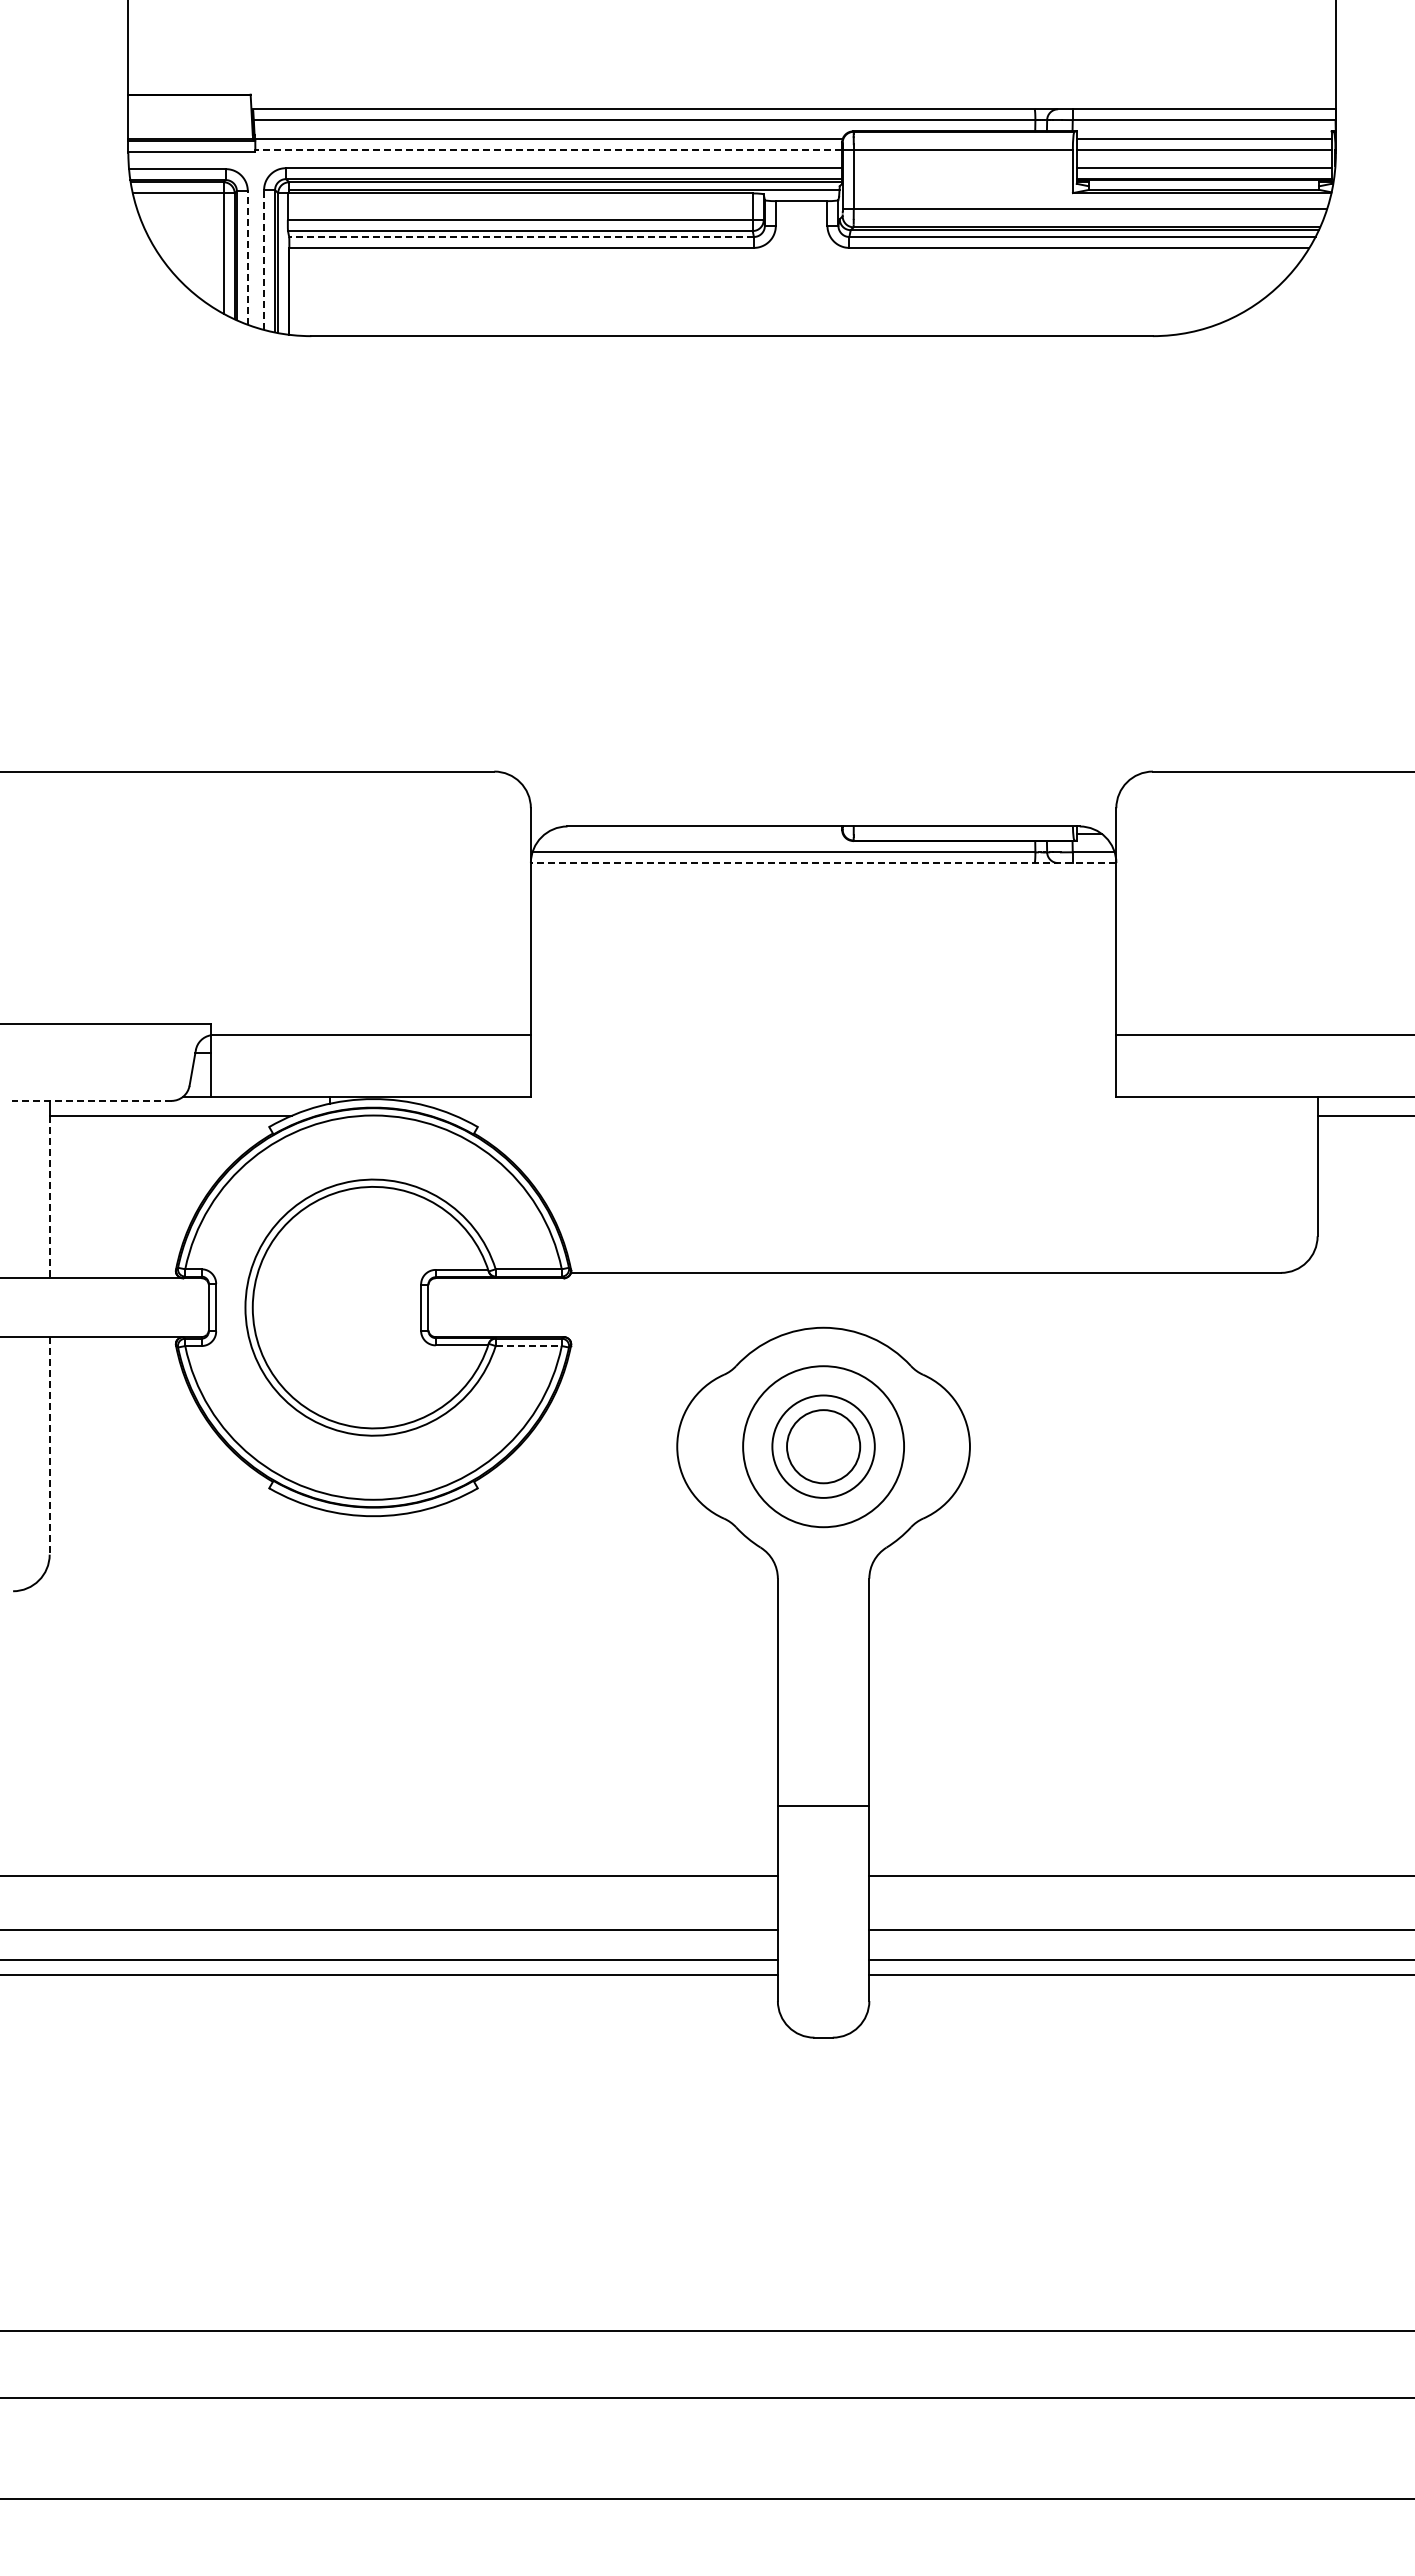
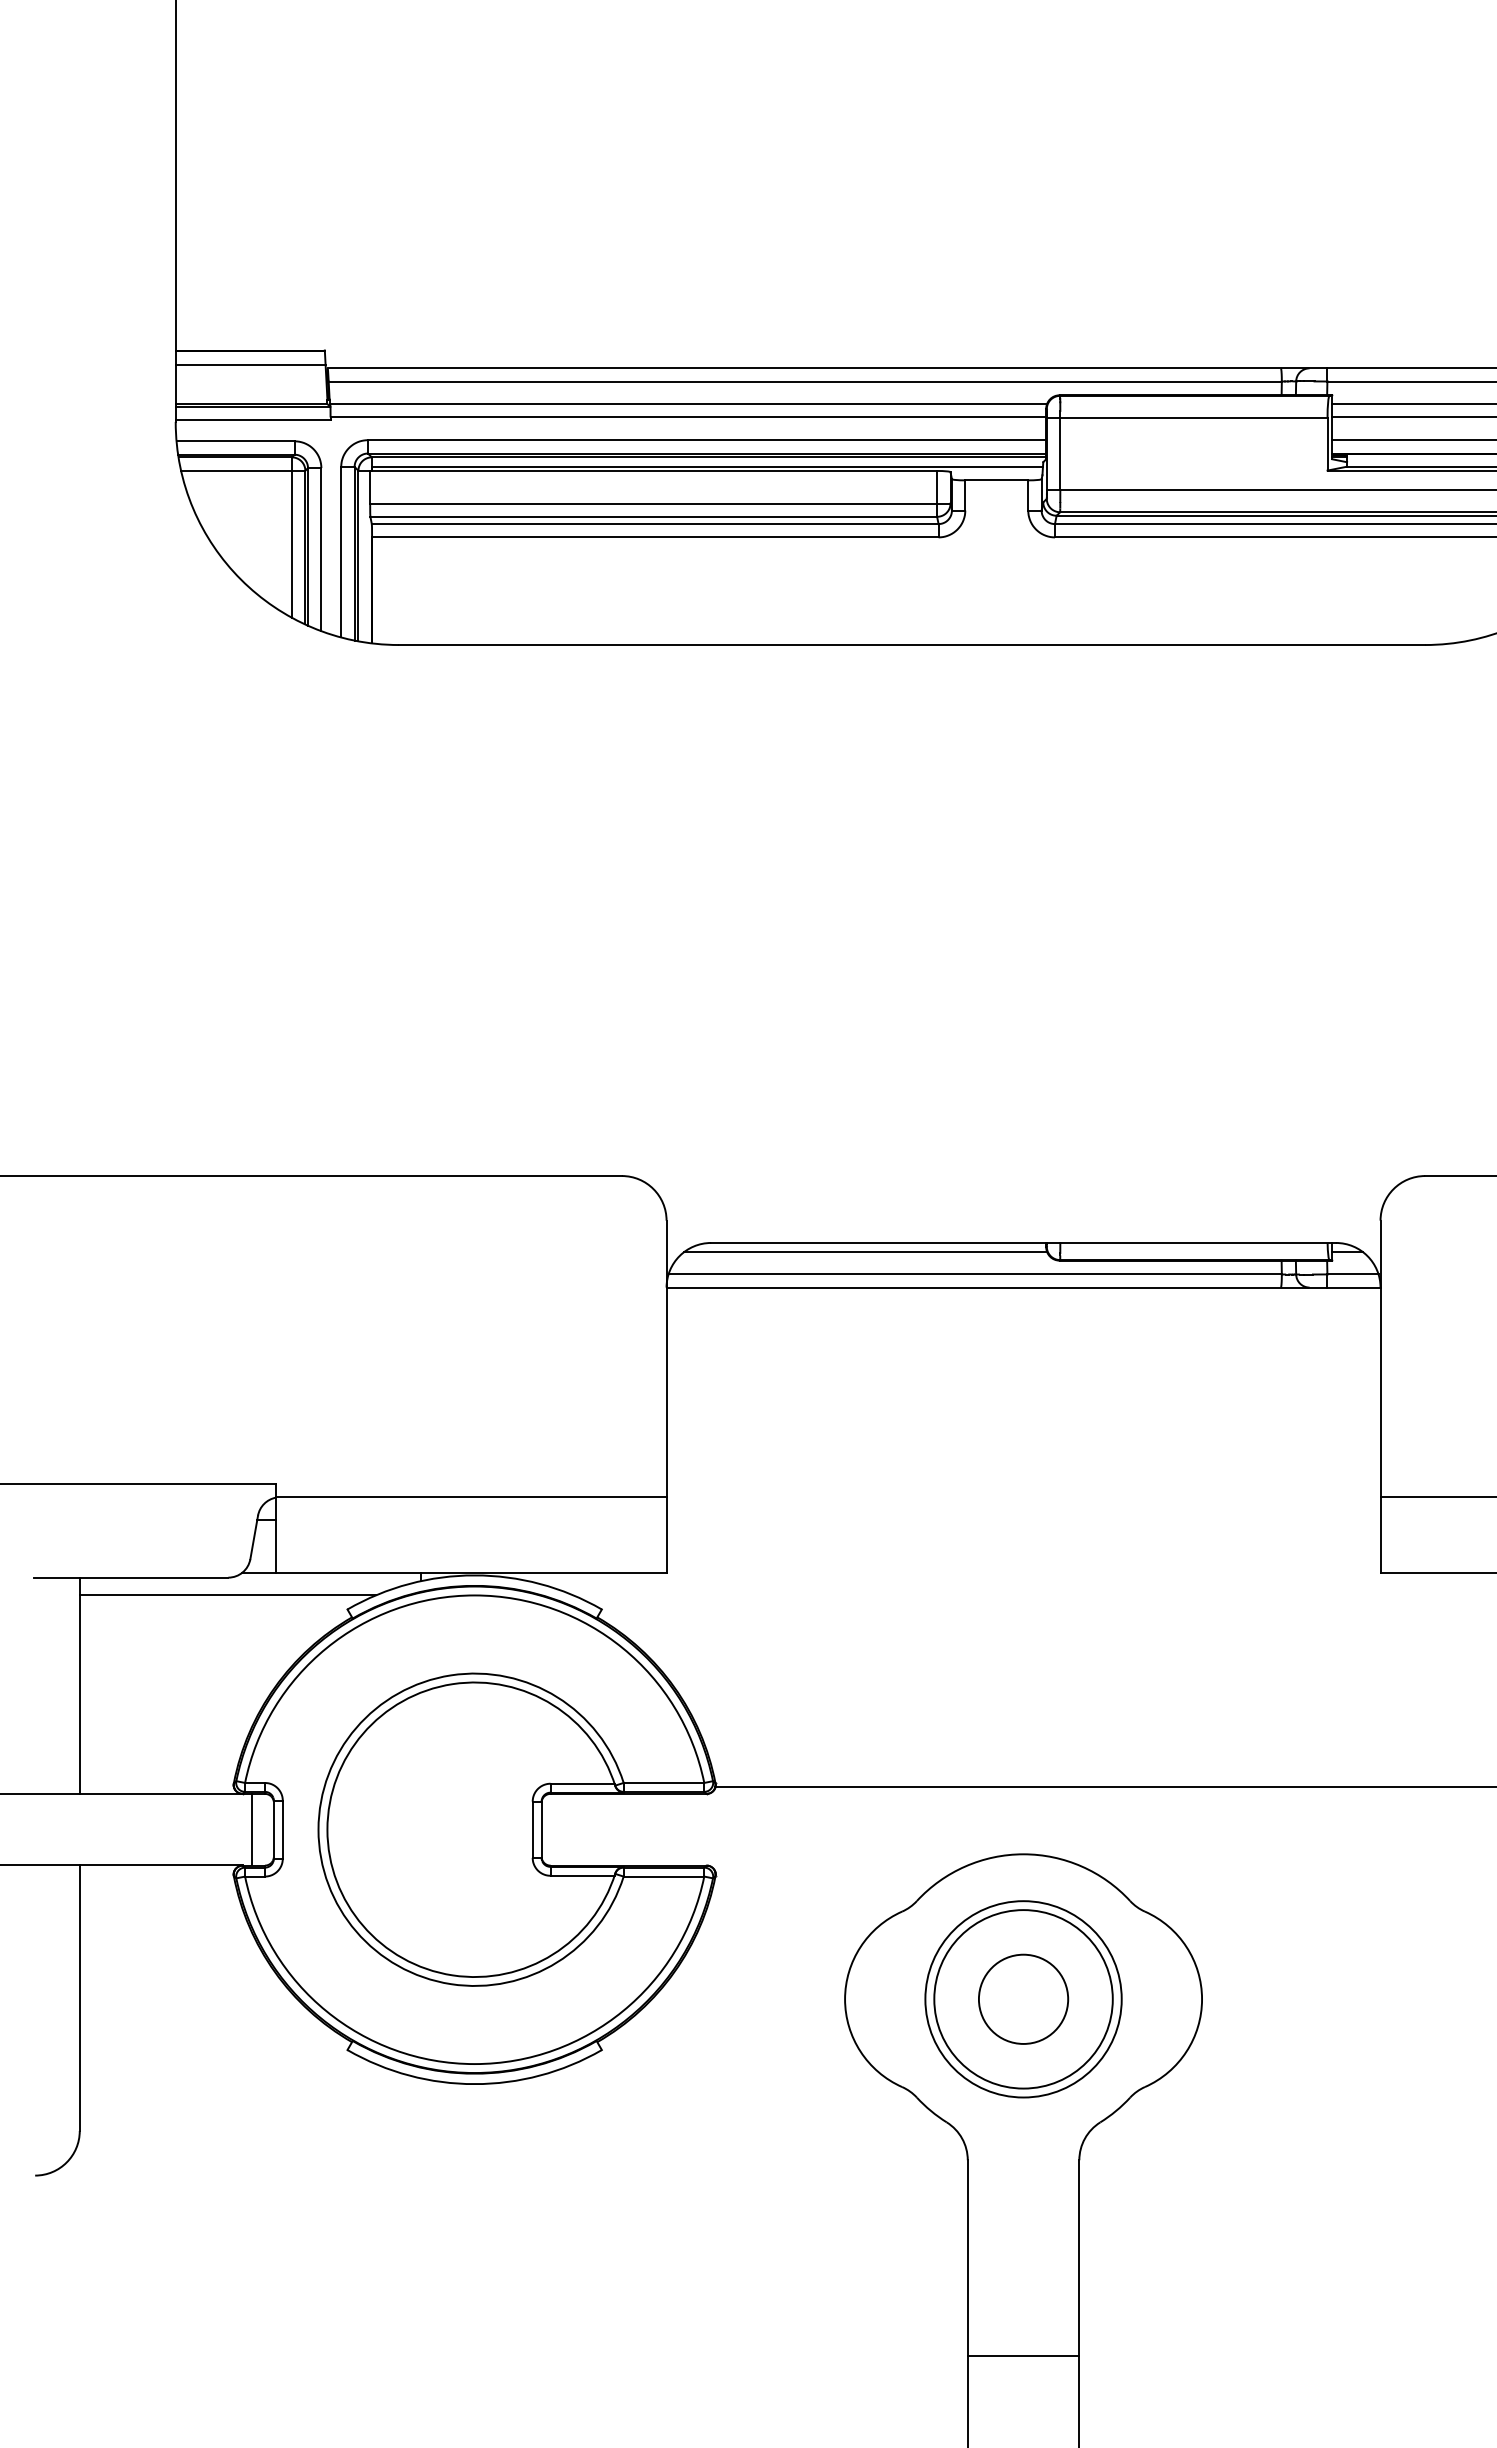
line: (189, 106) -> (250, 364), added
line: (548, 149) -> (688, 417), dashed -> solid
line: (521, 237) -> (655, 524), dashed -> solid
line: (247, 257) -> (320, 549), dashed -> solid
line: (264, 260) -> (341, 552), dashed -> solid
line: (693, 833) -> (864, 1251), added
line: (823, 863) -> (1023, 1288), dashed -> solid
line: (91, 1100) -> (130, 1577), dashed -> solid
line: (49, 1197) -> (79, 1695), dashed -> solid
line: (190, 1307) -> (251, 1829), added
line: (529, 1346) -> (664, 1877), dashed -> solid
line: (49, 1445) -> (79, 1997), dashed -> solid
circle: (823, 1446) -> (1023, 1999), size x1.43
line: (823, 1806) -> (1023, 2356), moved

